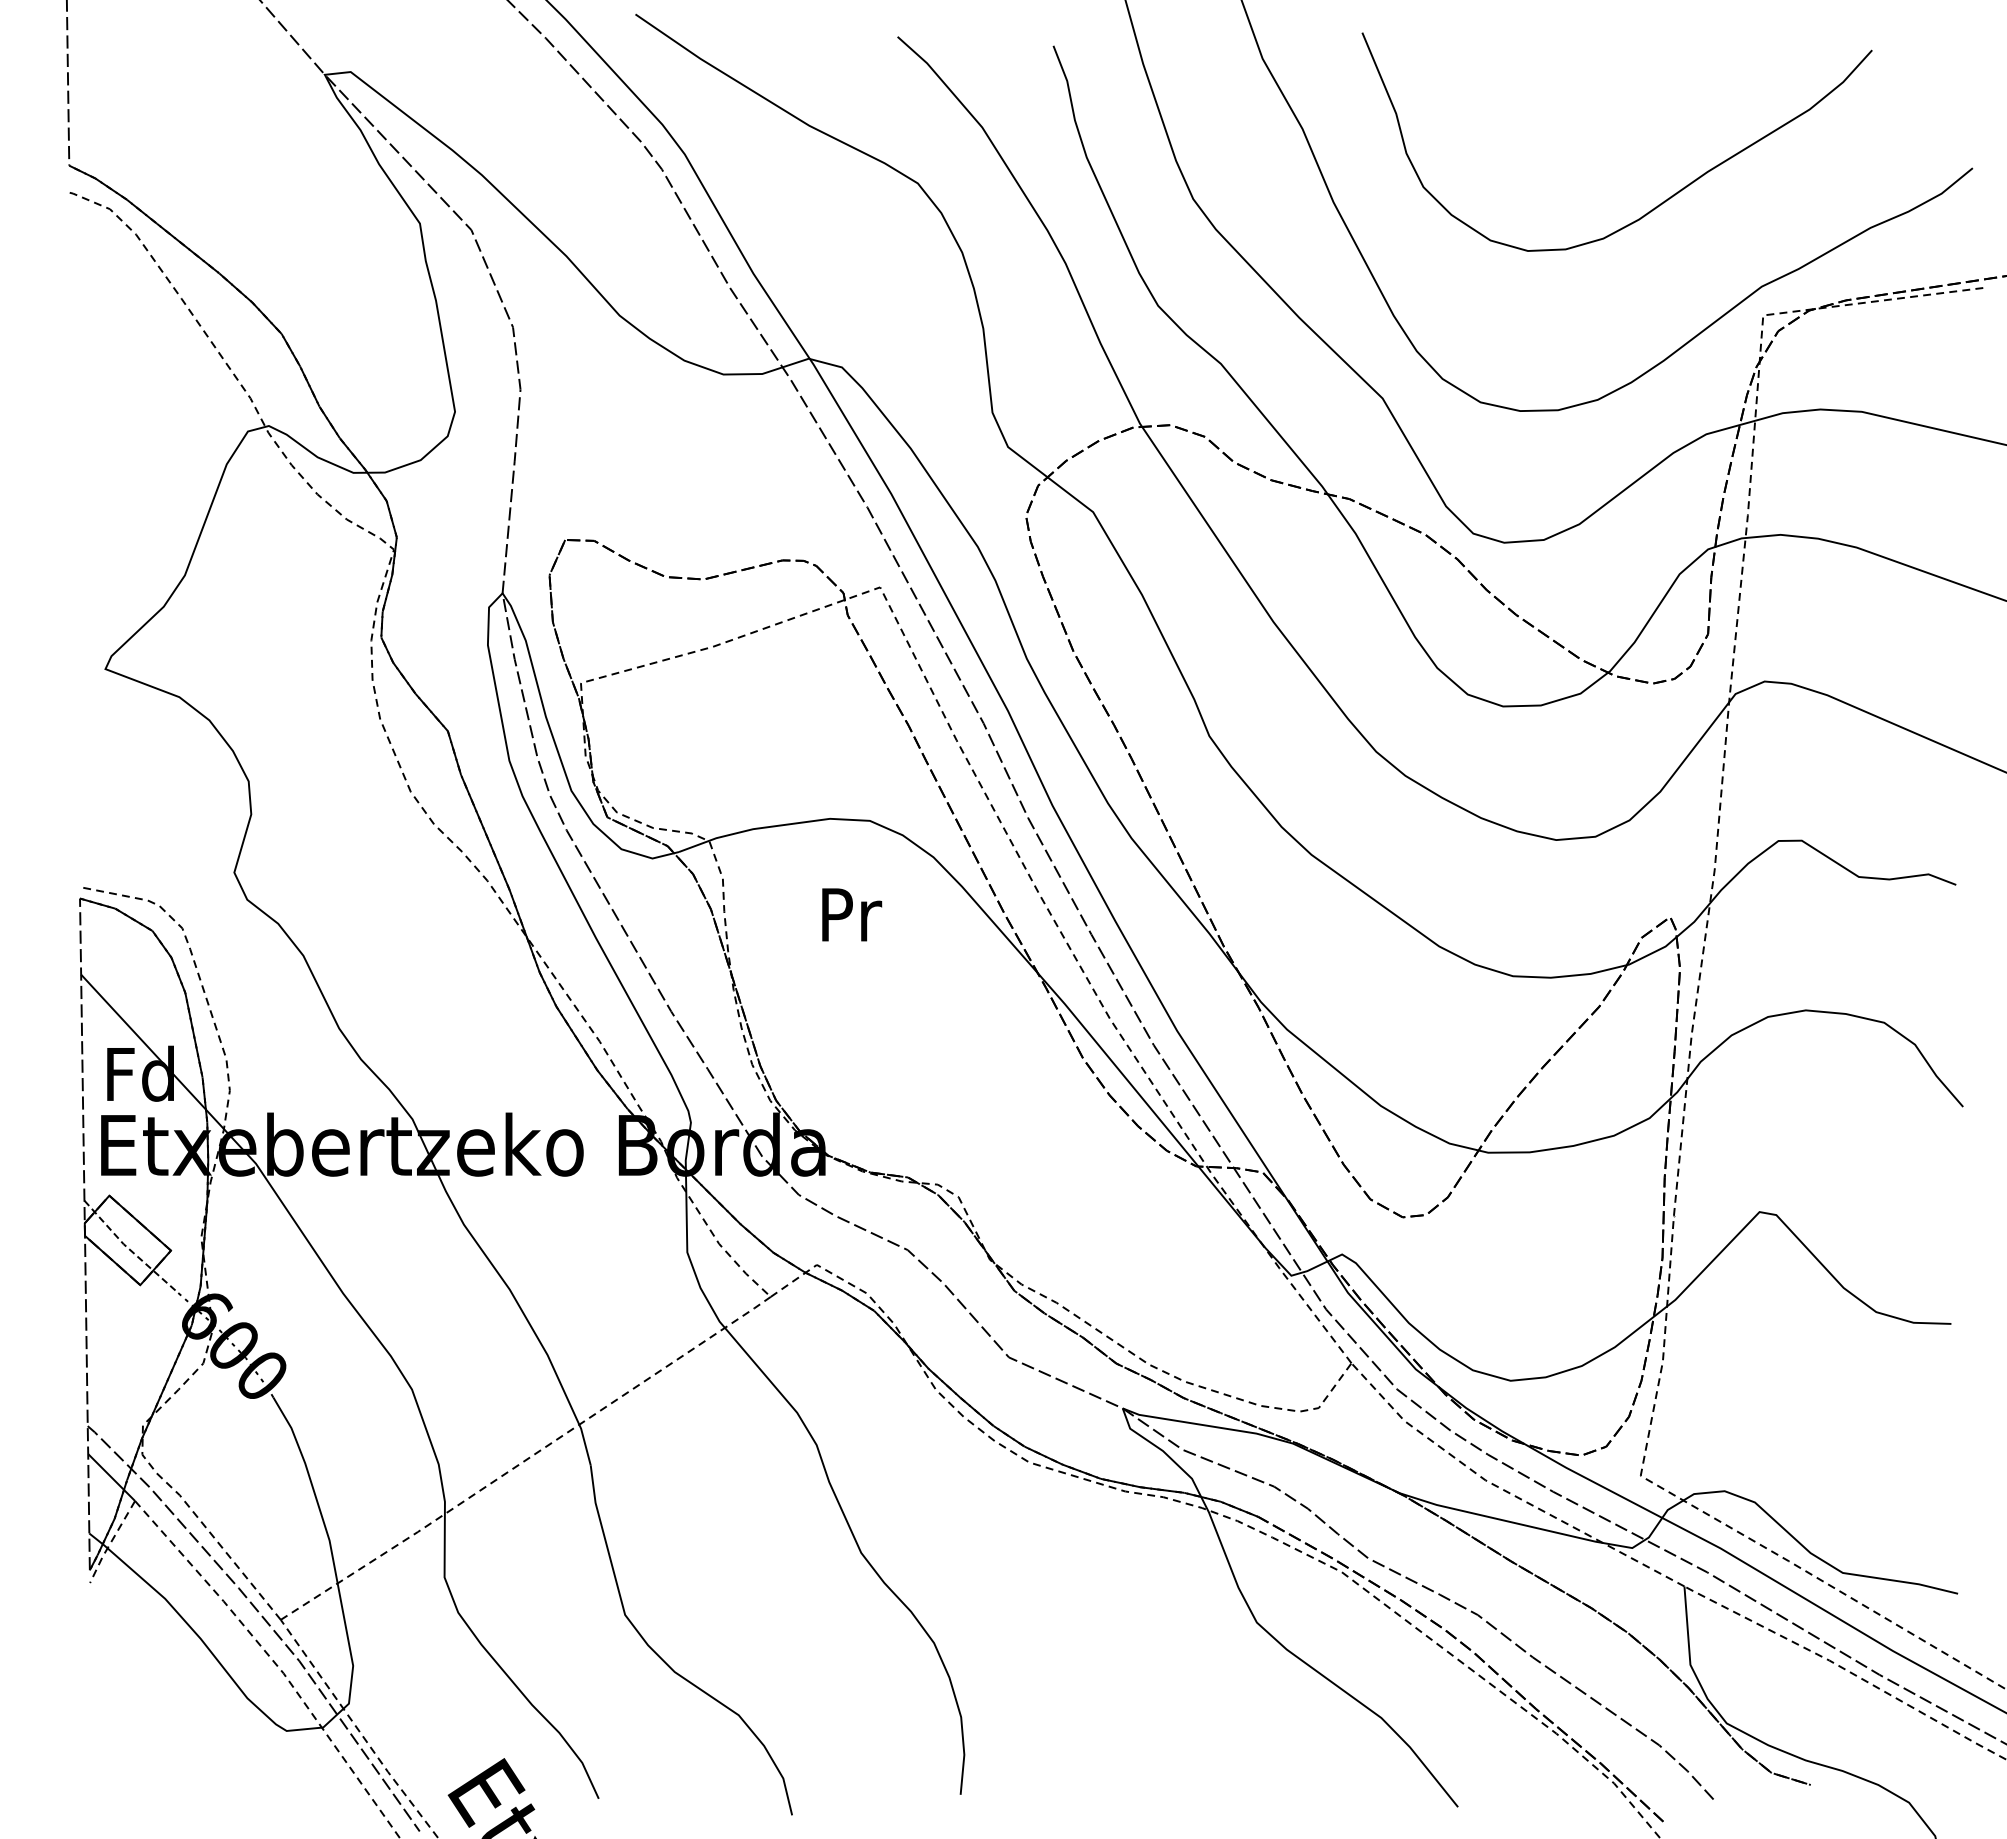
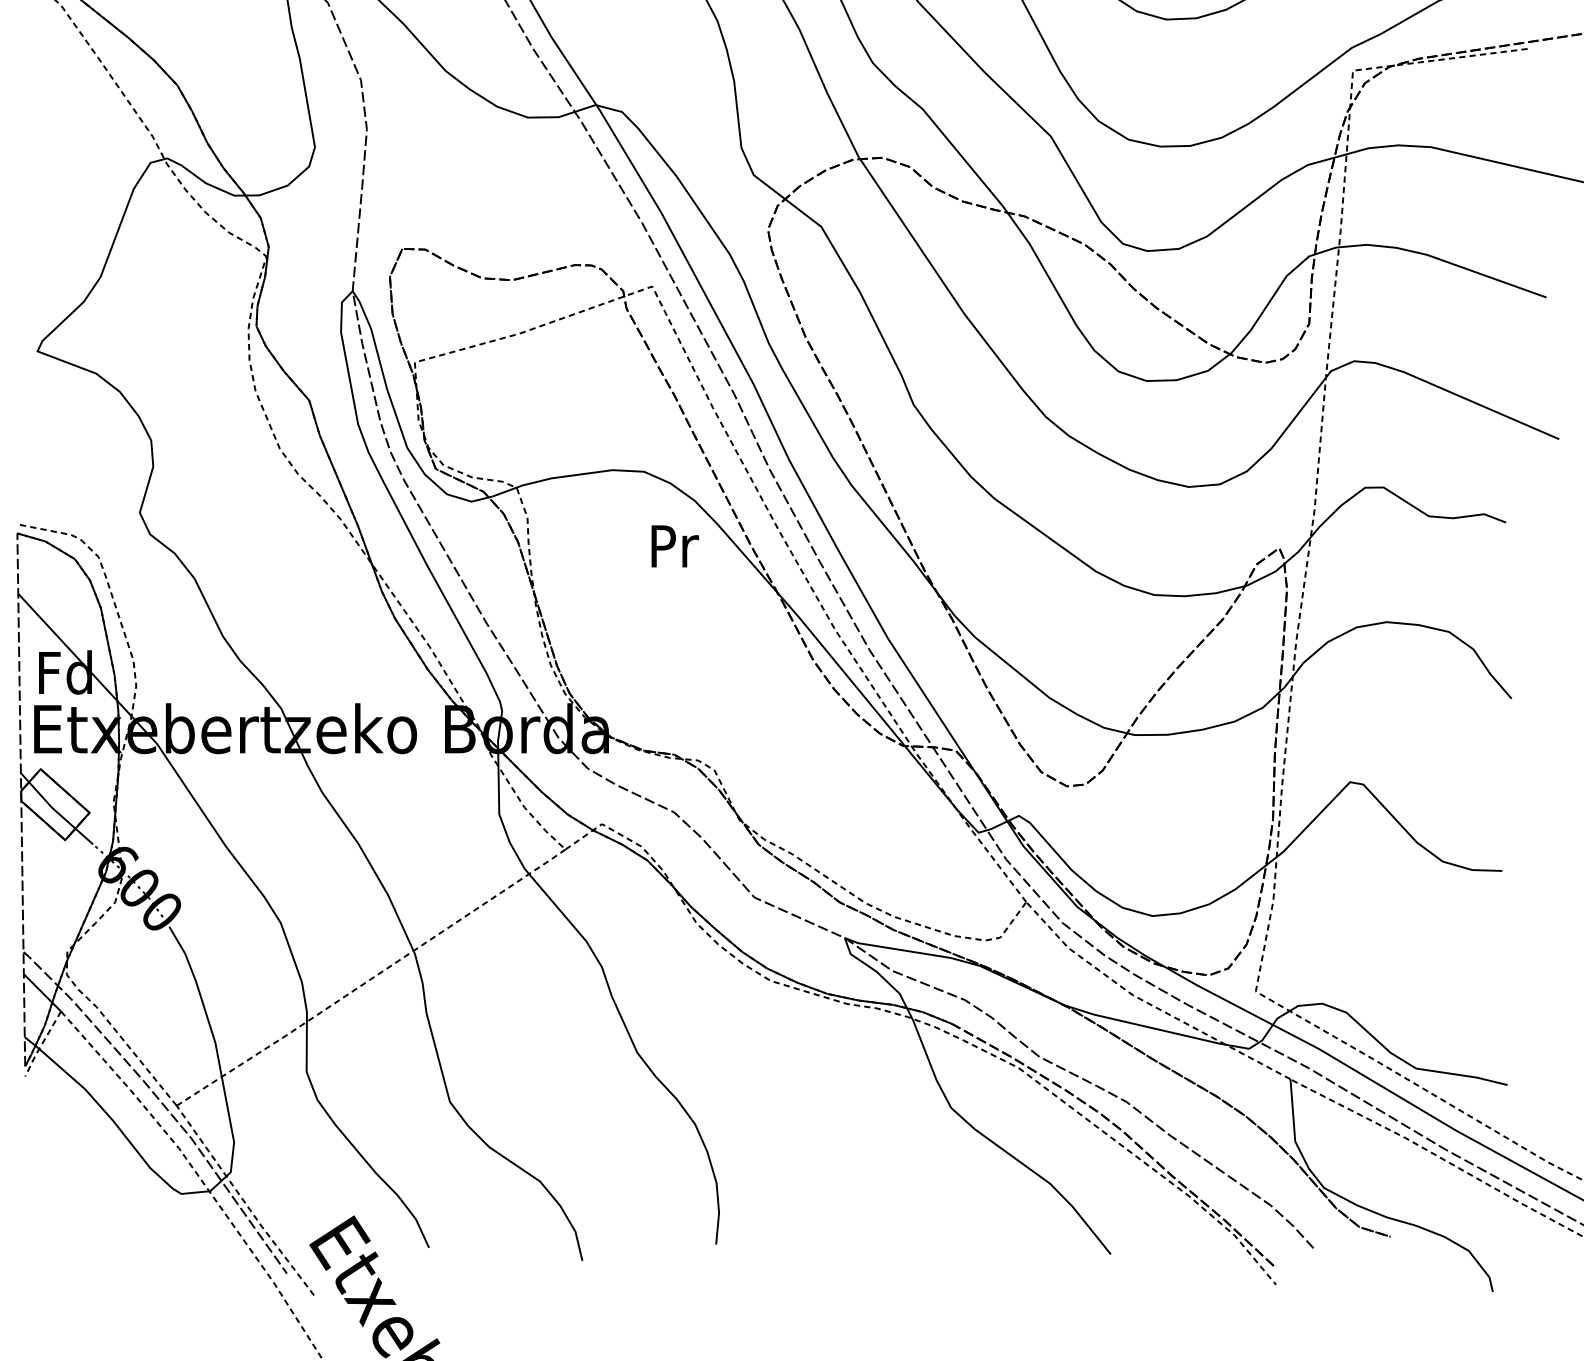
text: (852, 914) -> (675, 546), moved
line: (127, 1247) -> (55, 810), dashed -> solid

